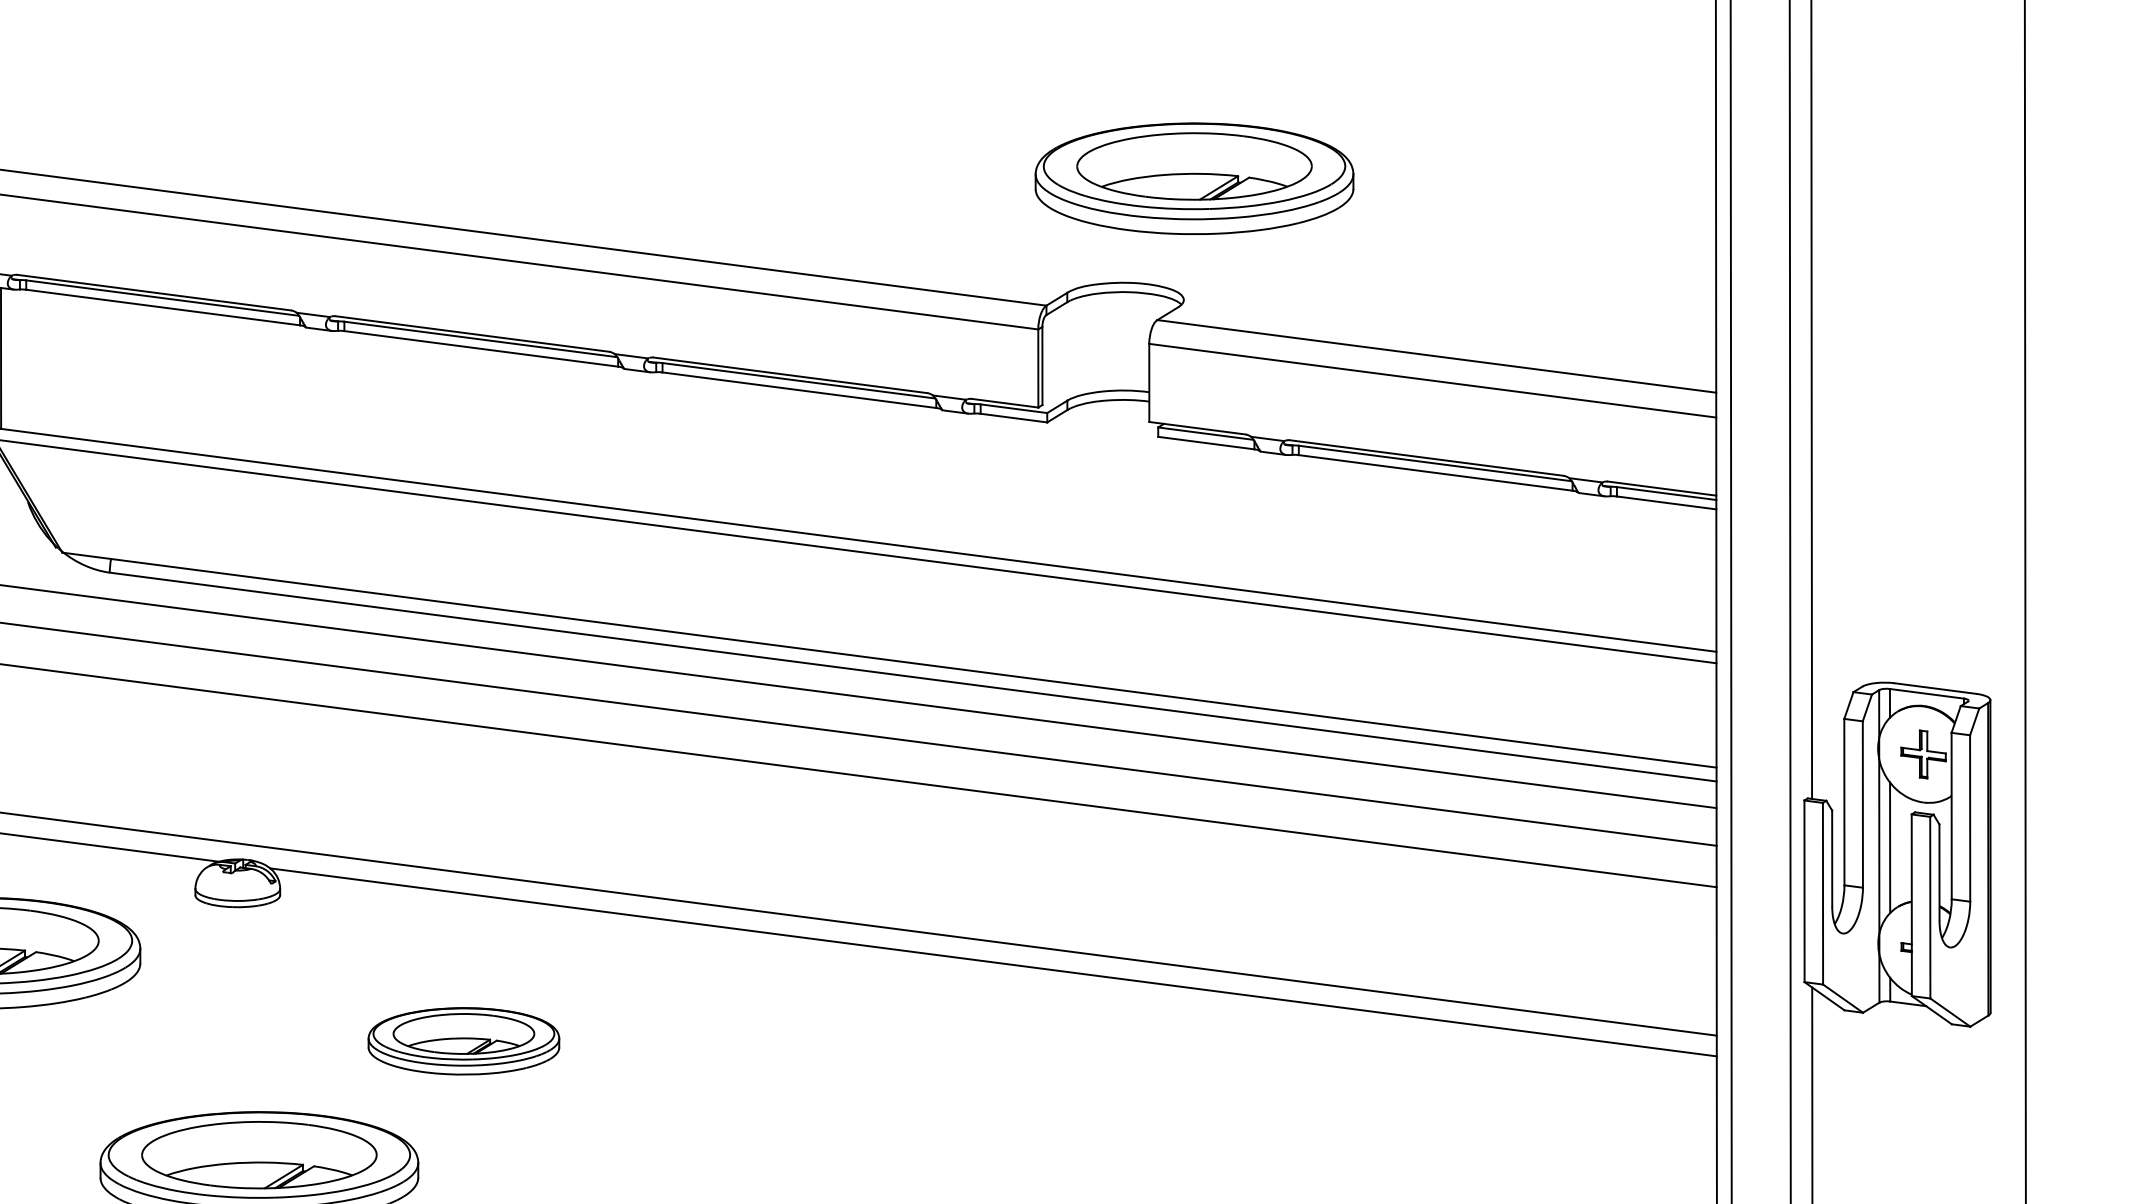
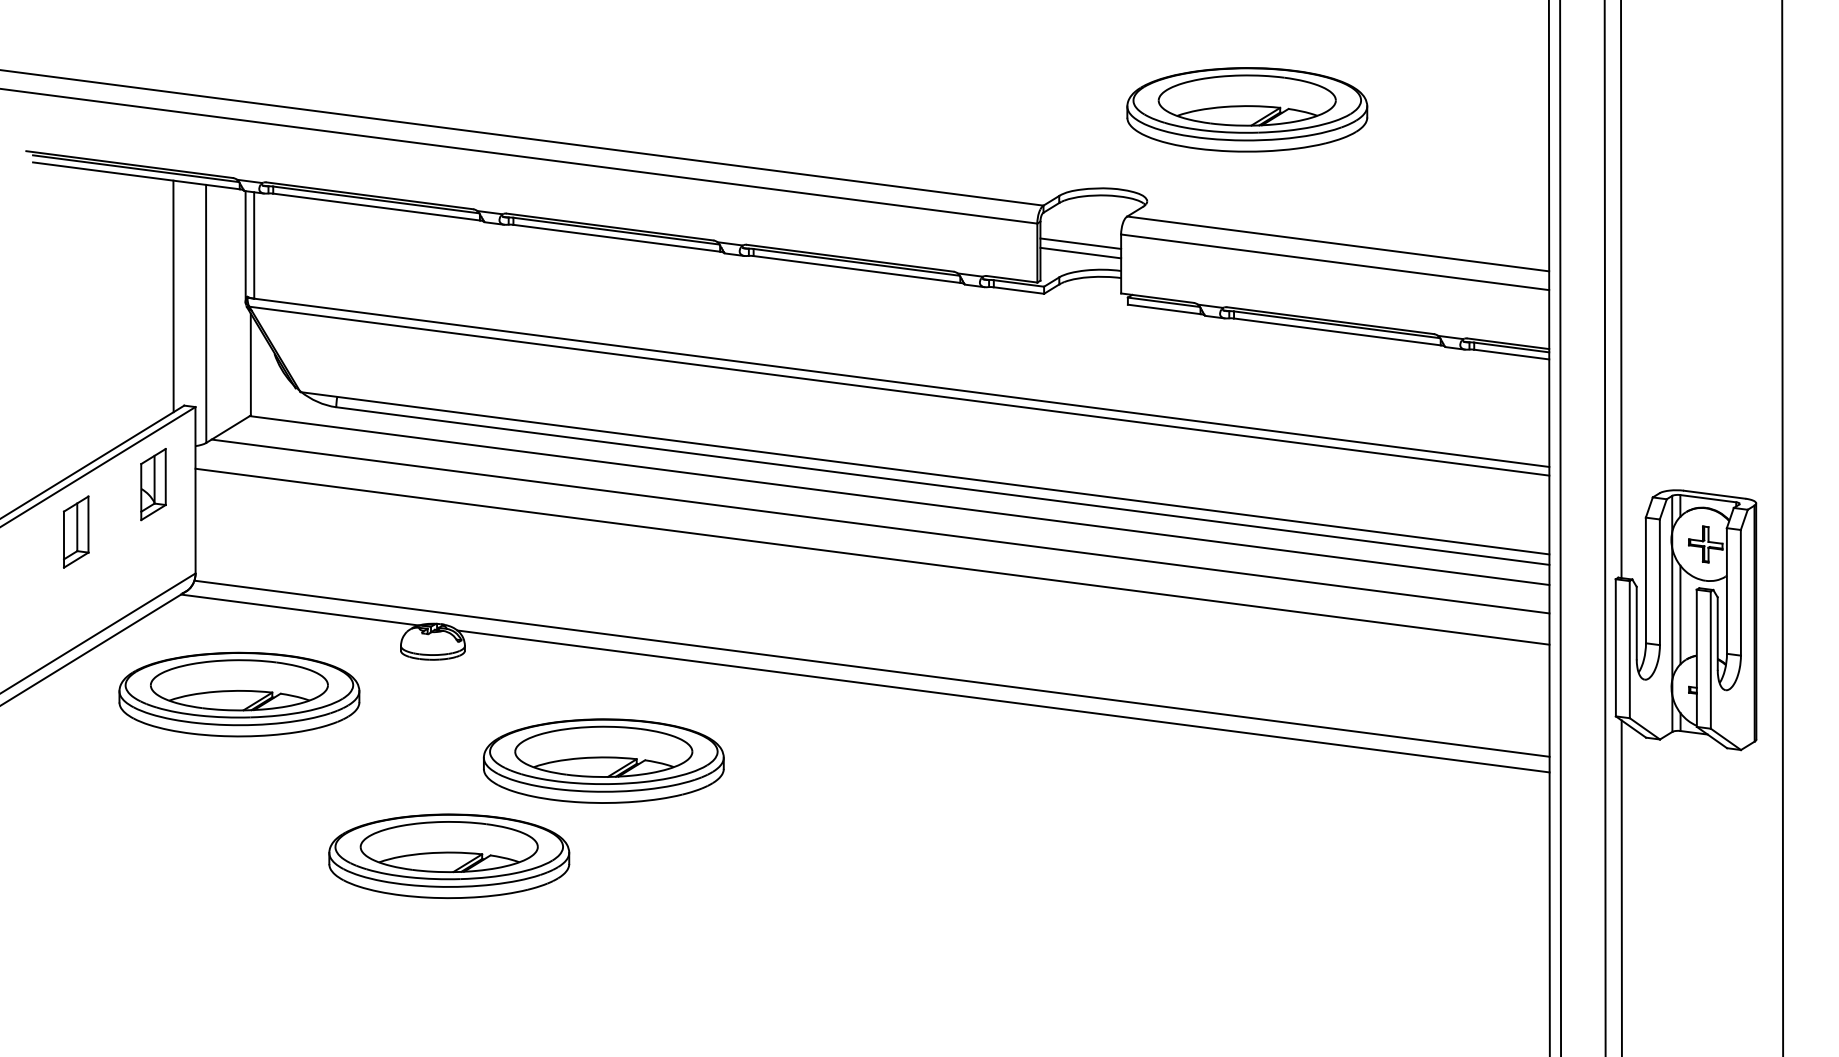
part: (1194, 178) -> (1247, 109), moved
line: (1095, 355) -> (1080, 243), added
line: (1095, 367) -> (1080, 252), added
part: (463, 1040) -> (603, 760), size x1.67

